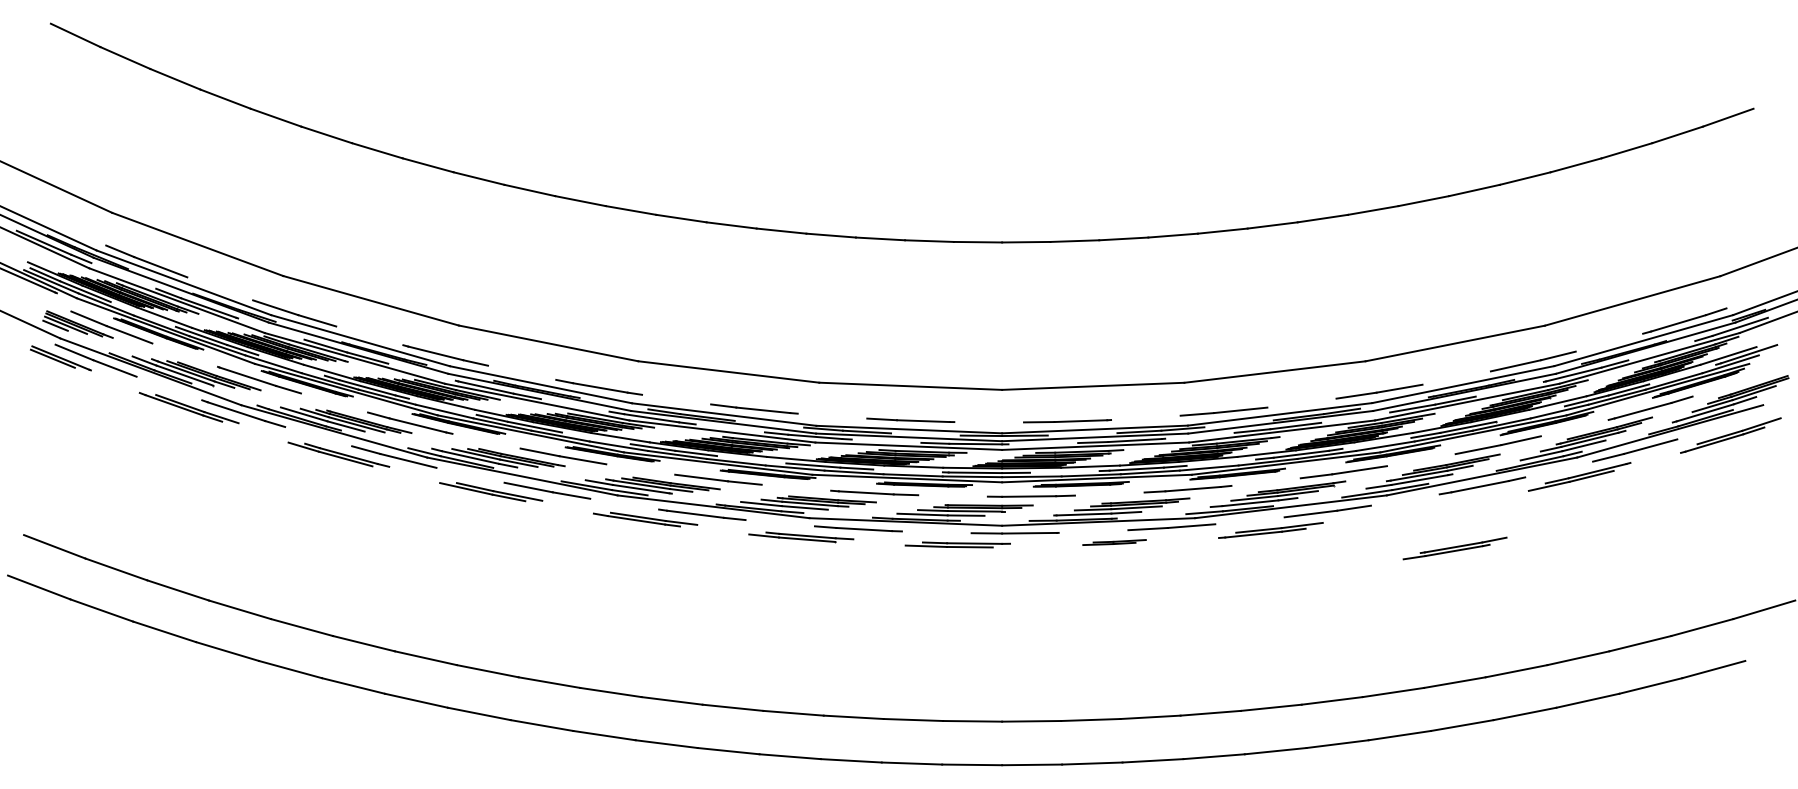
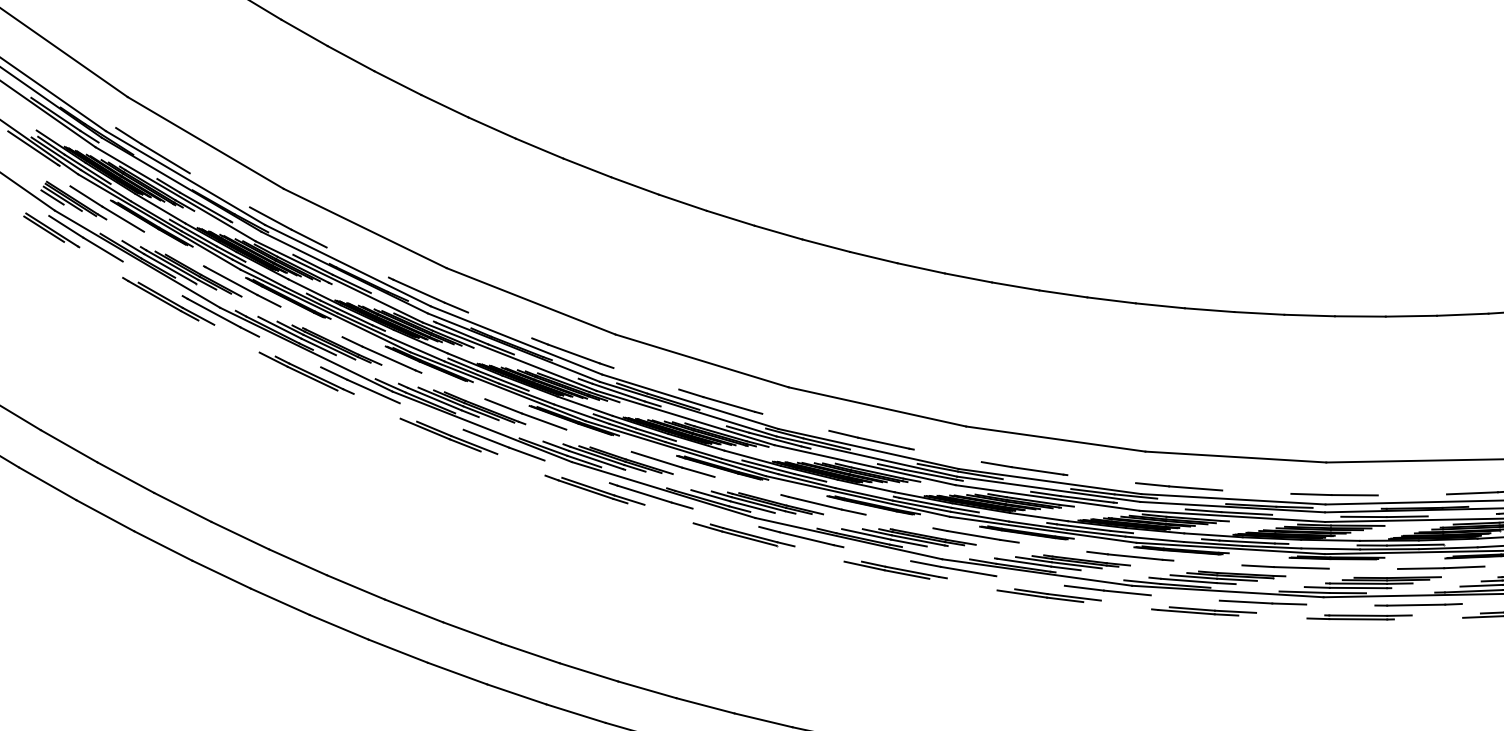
part: (1114, 542) -> (1049, 595), size x1.67
part: (1454, 548) -> (1358, 616), moved

